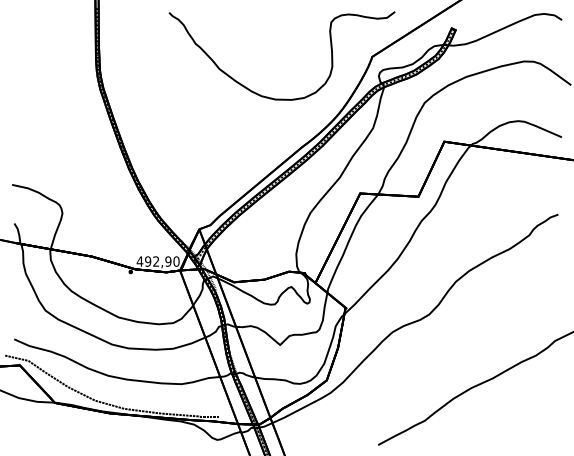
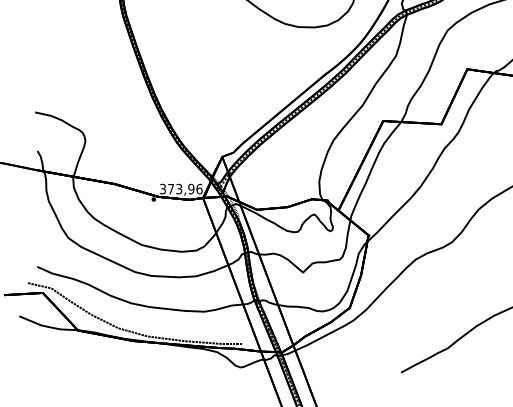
text: (157, 261) -> (180, 189), 492,90 -> 373,96

